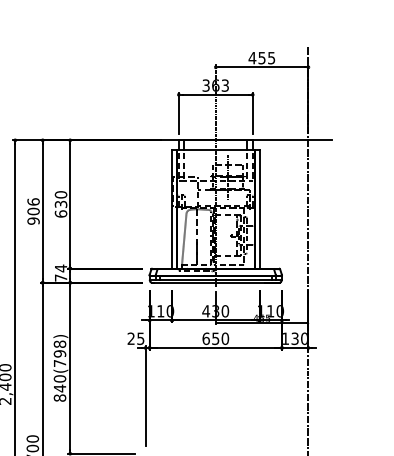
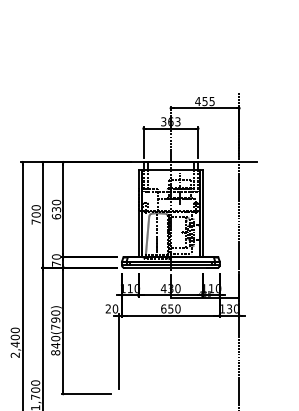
text: (32, 210) -> (35, 214), 906 -> 700
text: (61, 267) -> (56, 256), 74 -> 70
text: (140, 338) -> (115, 308), 25 -> 20
text: (59, 343) -> (55, 312), 840(798) -> 840(790)

